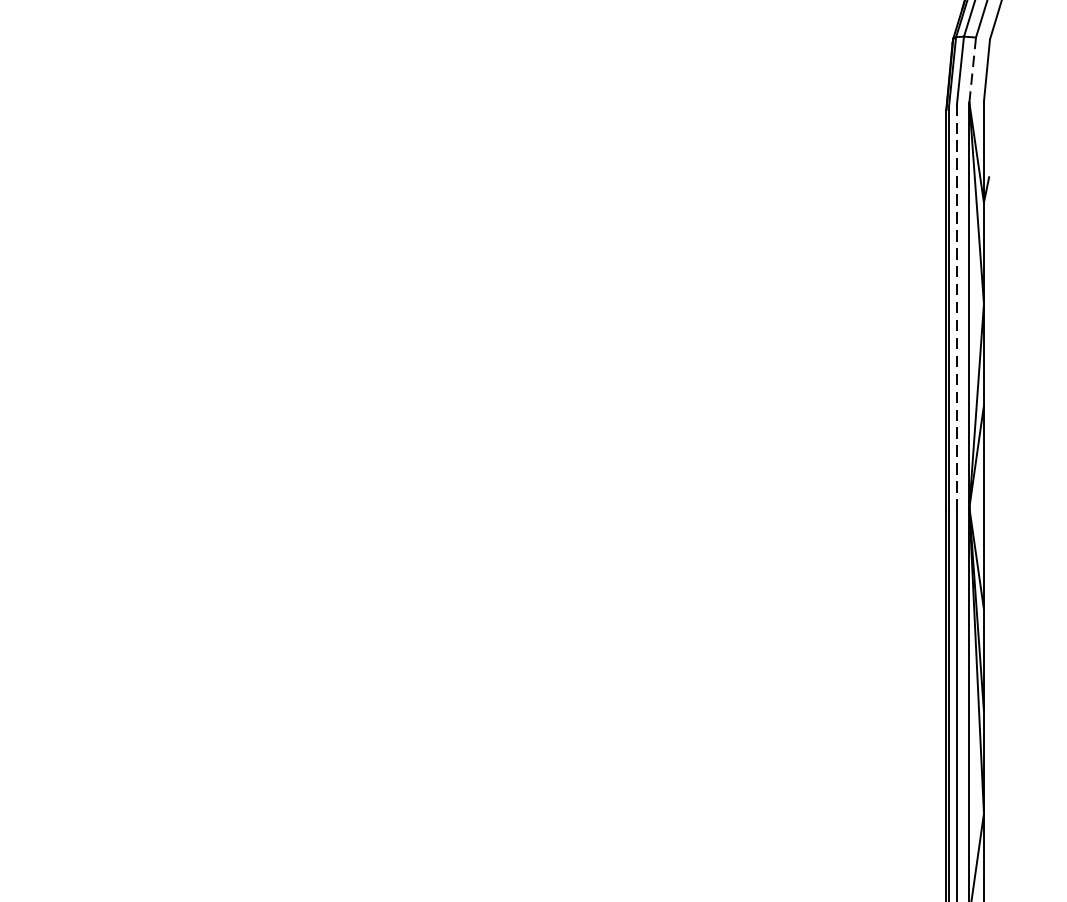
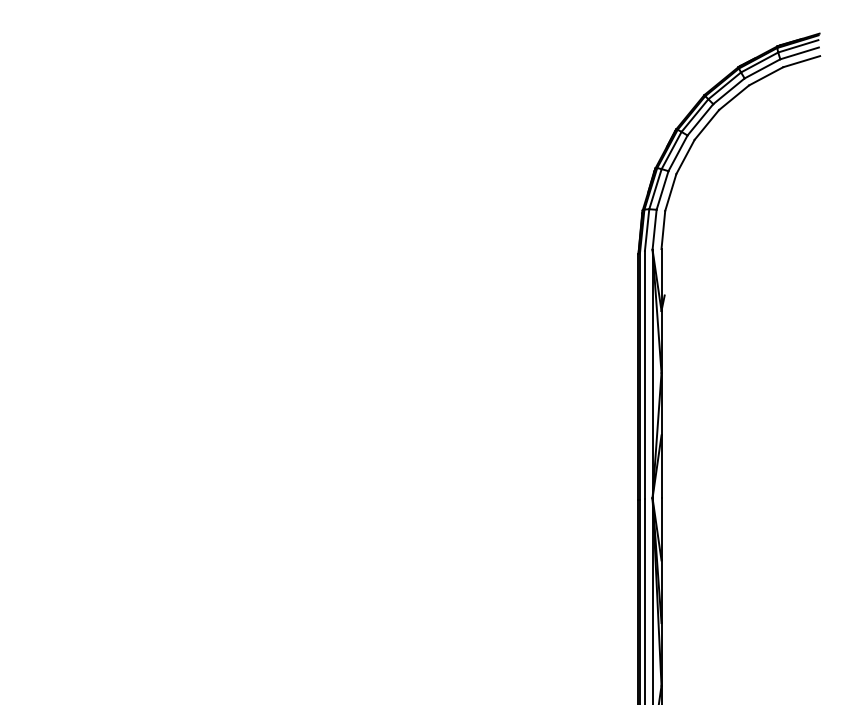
line: (972, 69) -> (654, 229), dashed -> solid
line: (956, 306) -> (644, 374), dashed -> solid

